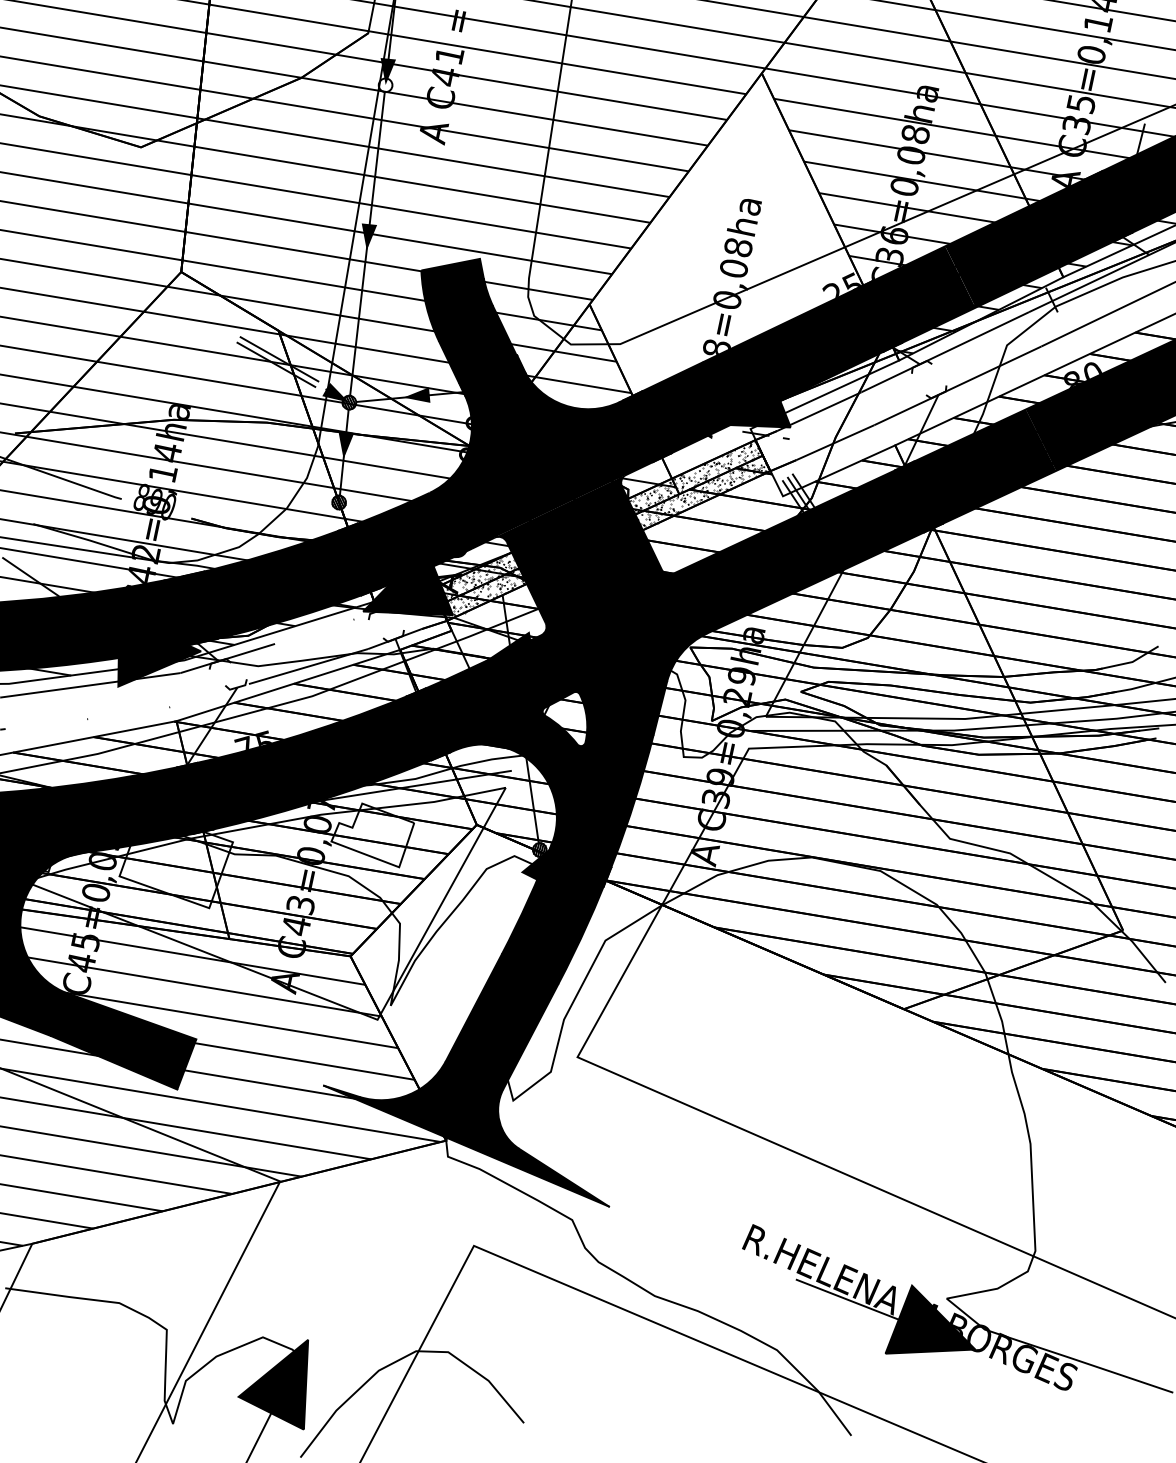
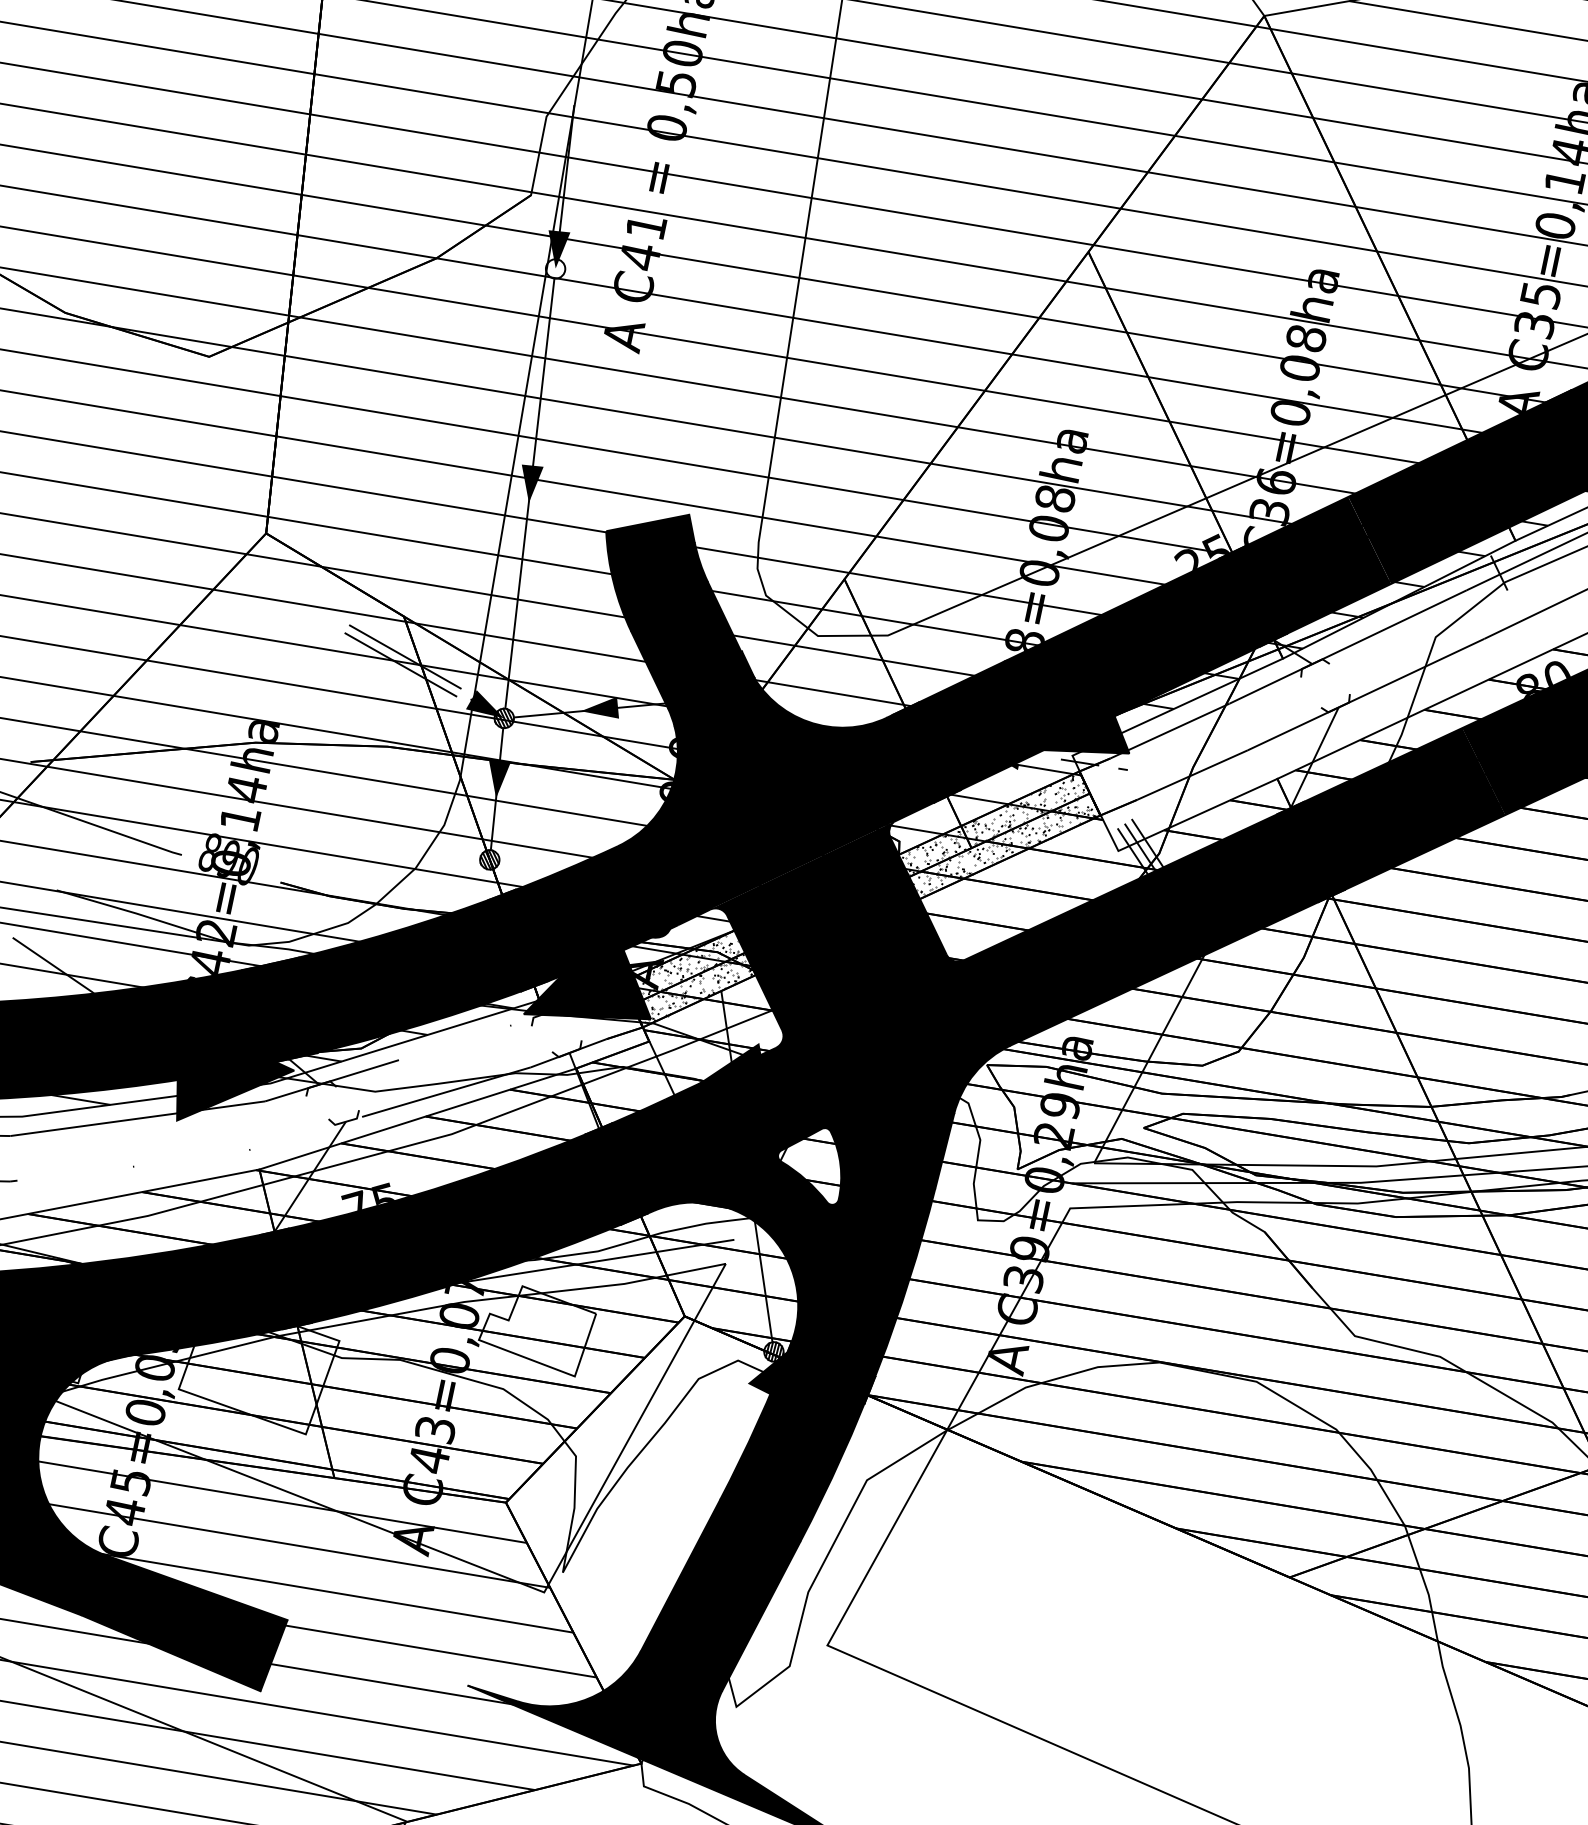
hatch: (743, 291) -> (1062, 560), added

